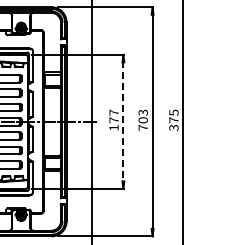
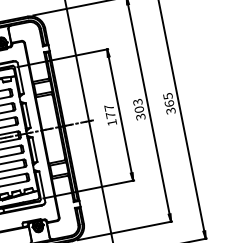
text: (173, 120) -> (169, 103), 375 -> 365
line: (123, 121) -> (120, 114), dashed -> solid
text: (142, 127) -> (140, 116), 703 -> 303

